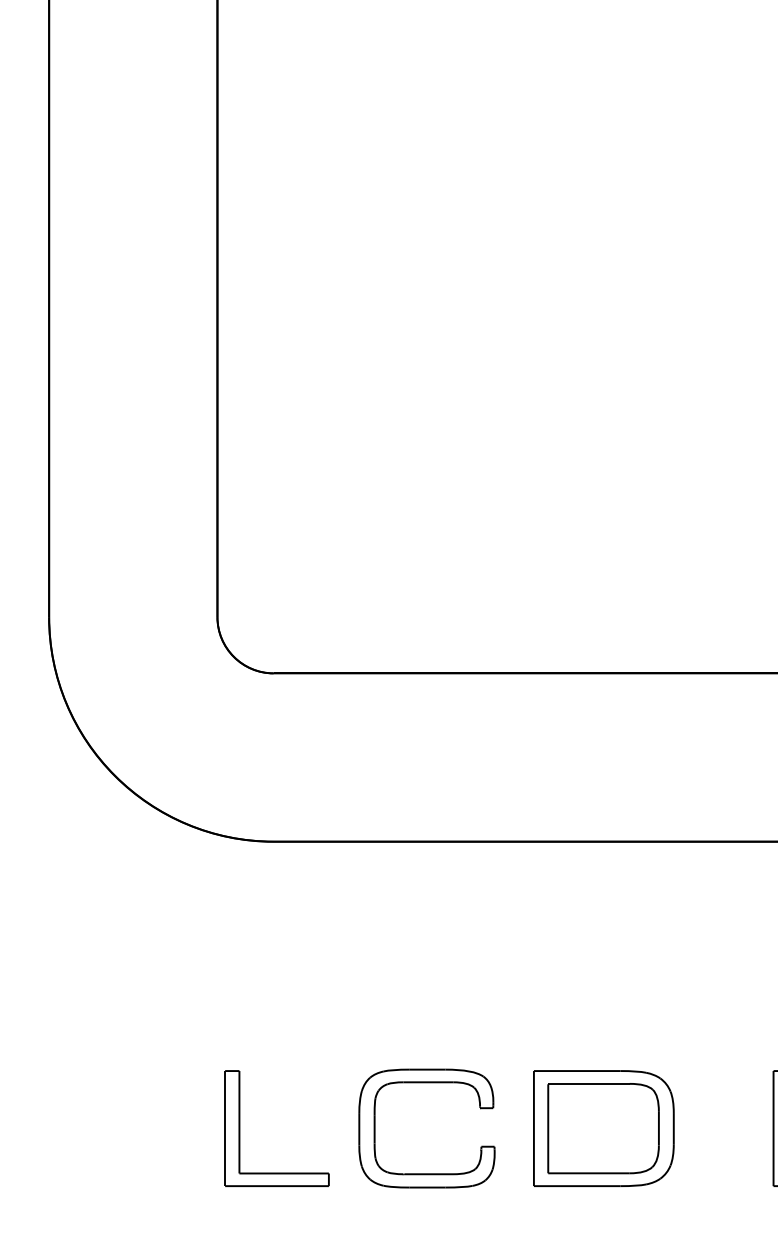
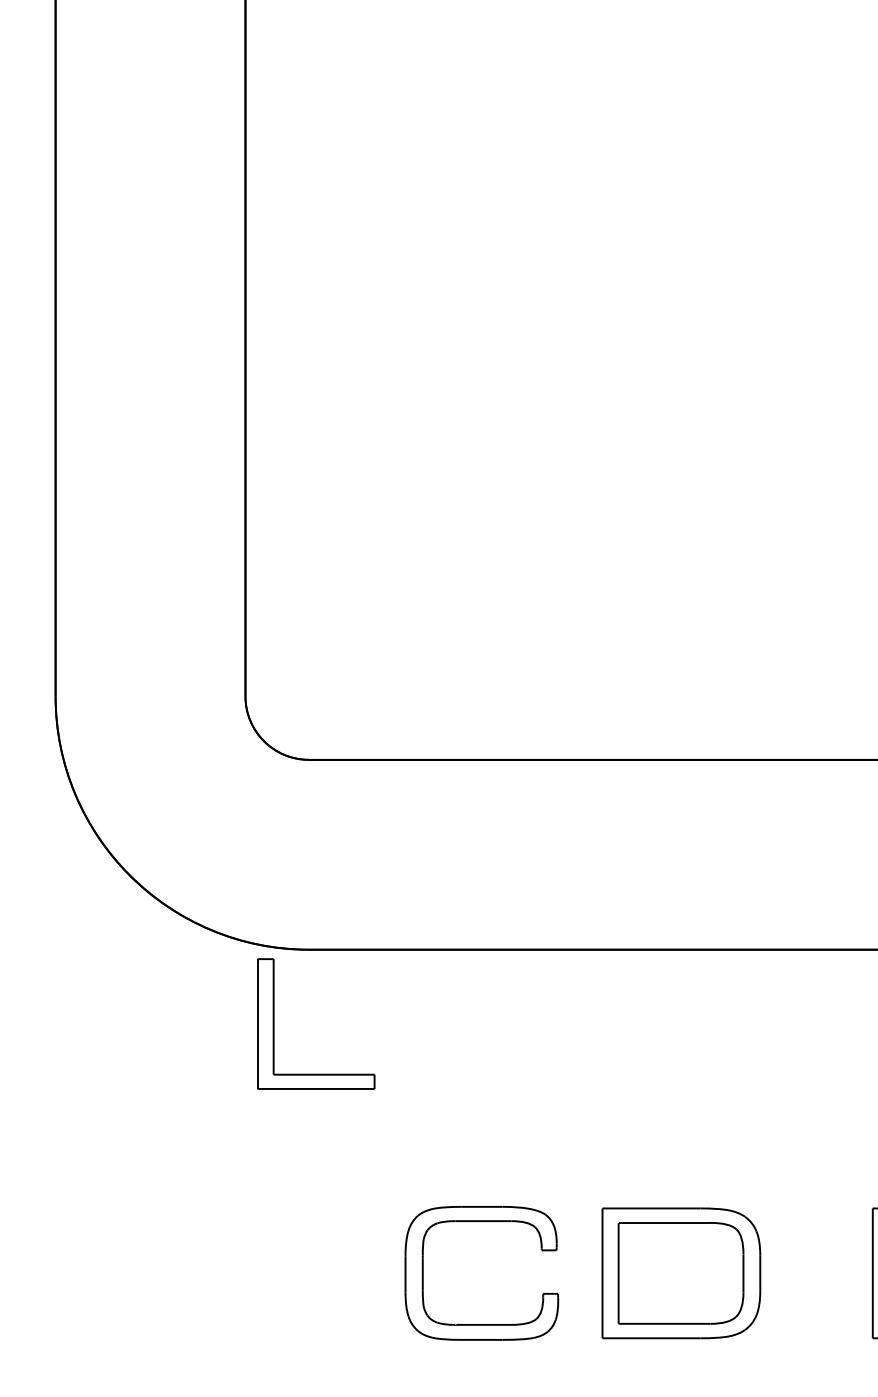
part: (240, 1128) -> (274, 1023), moved

